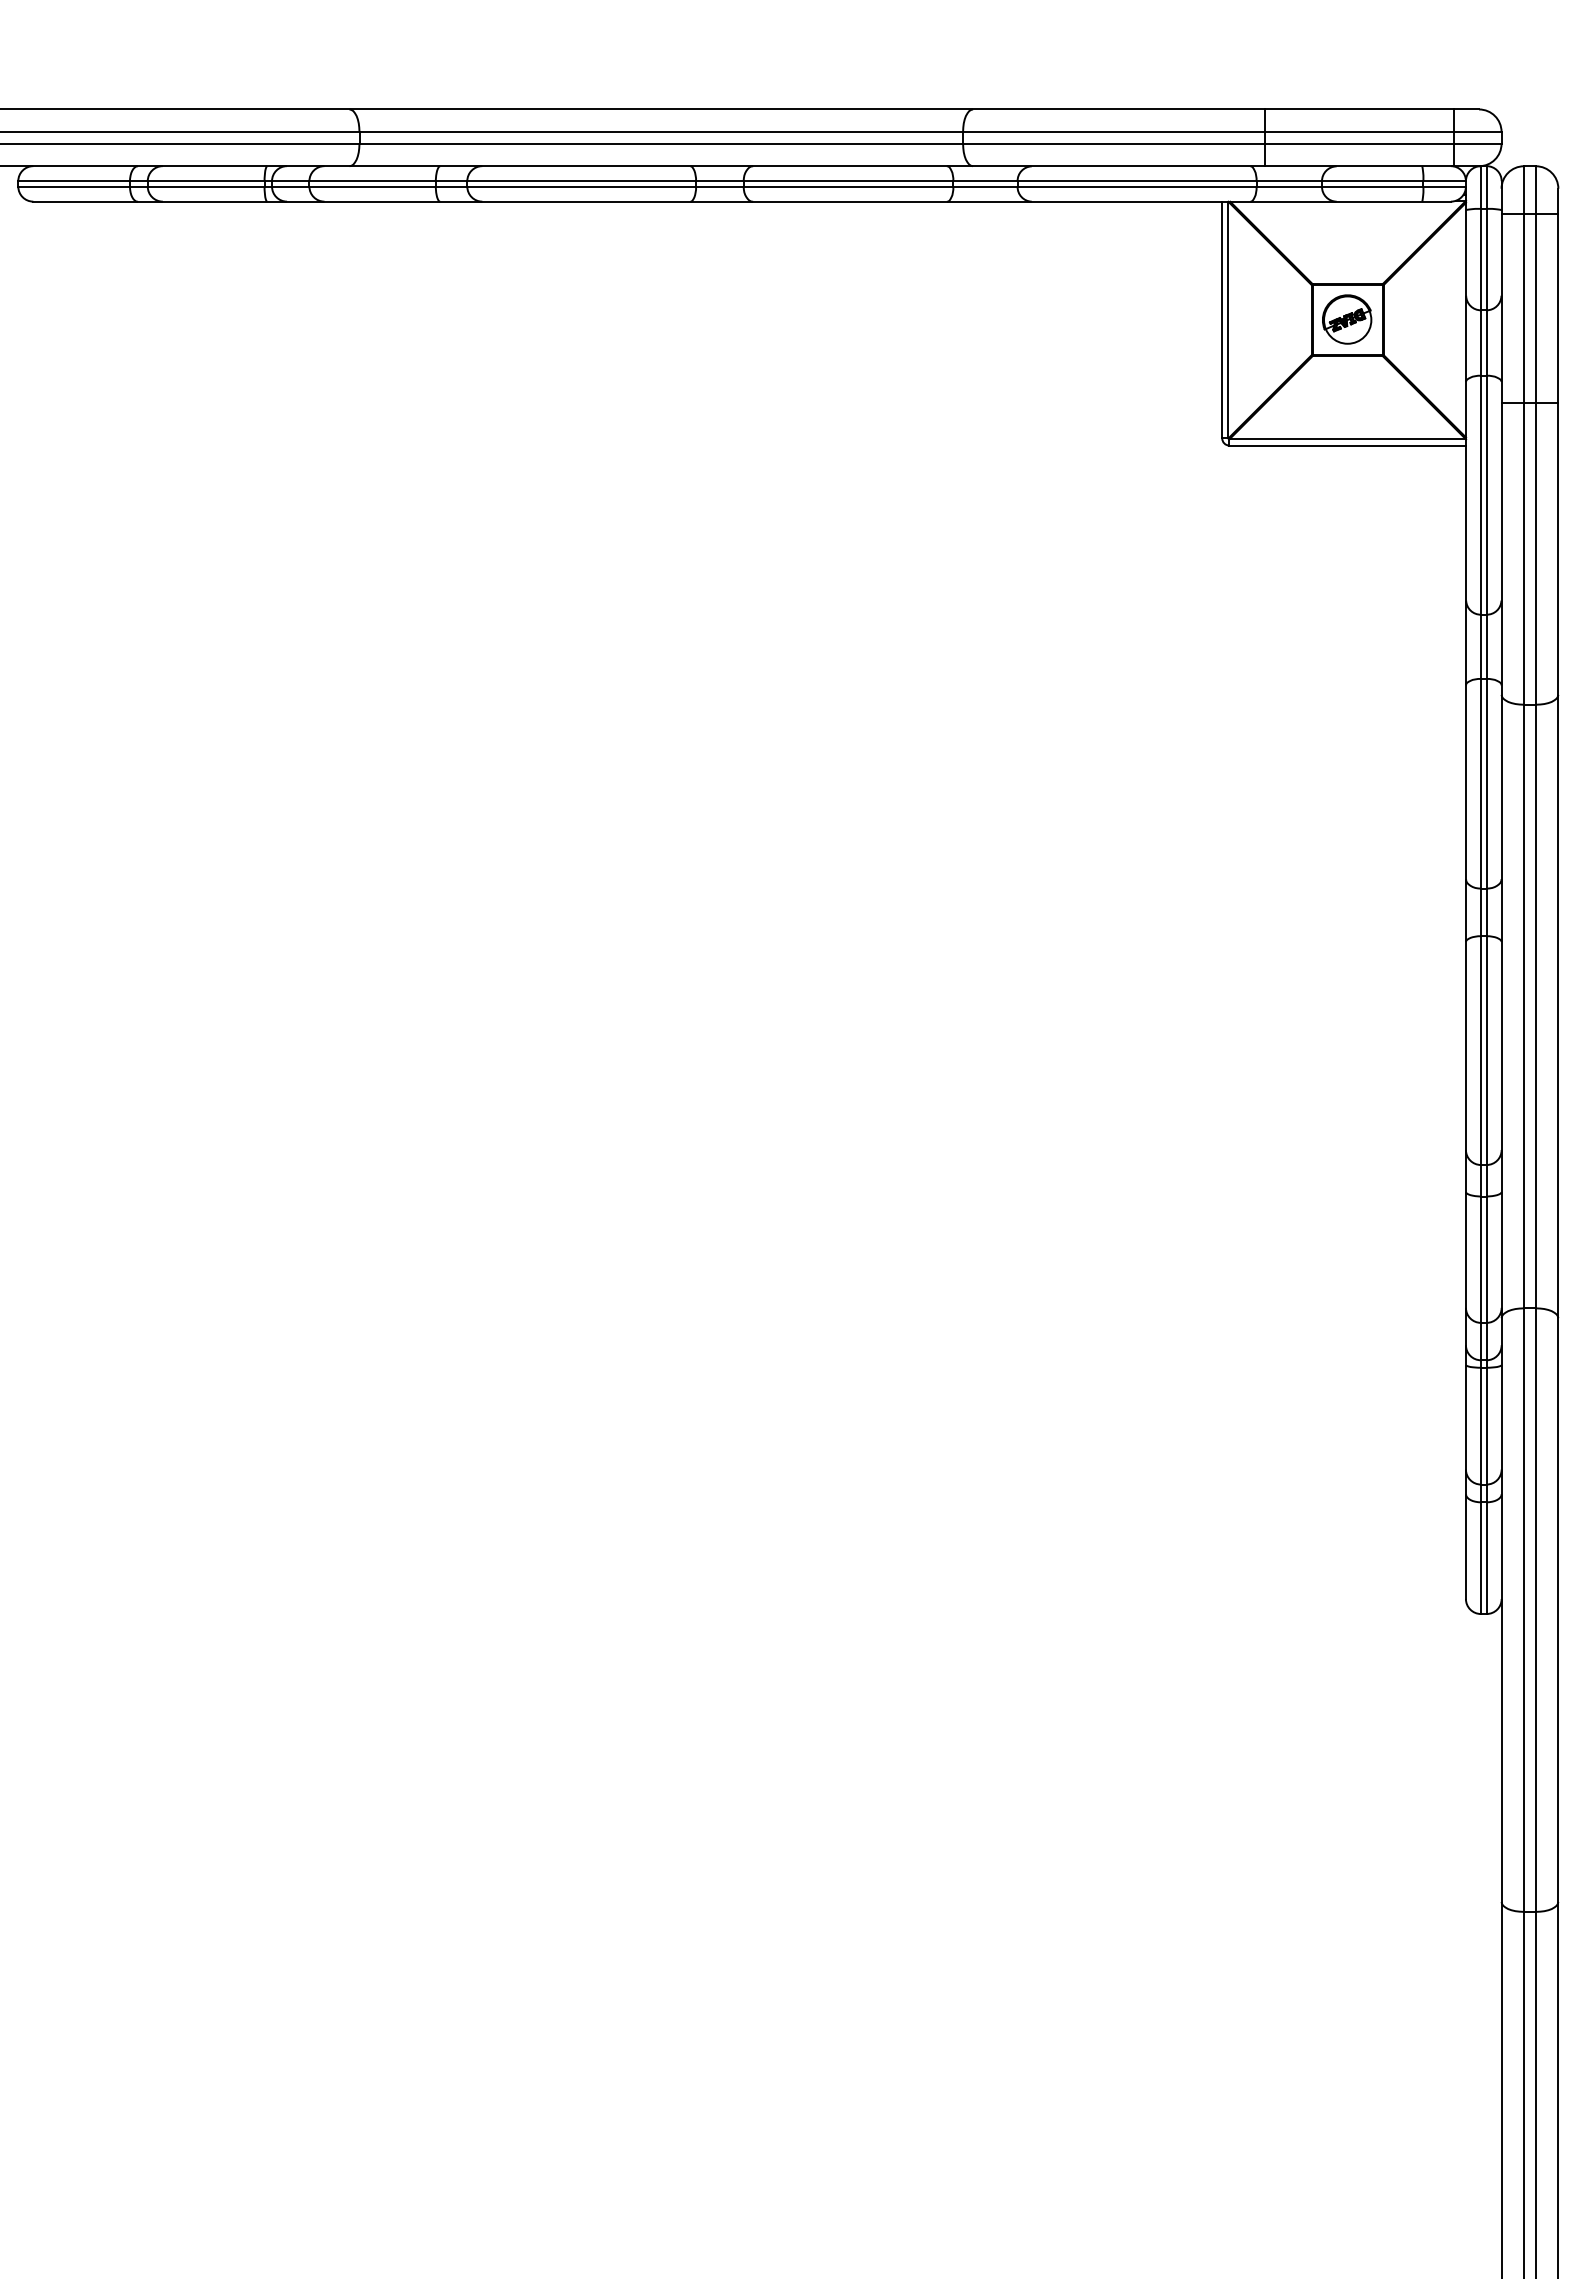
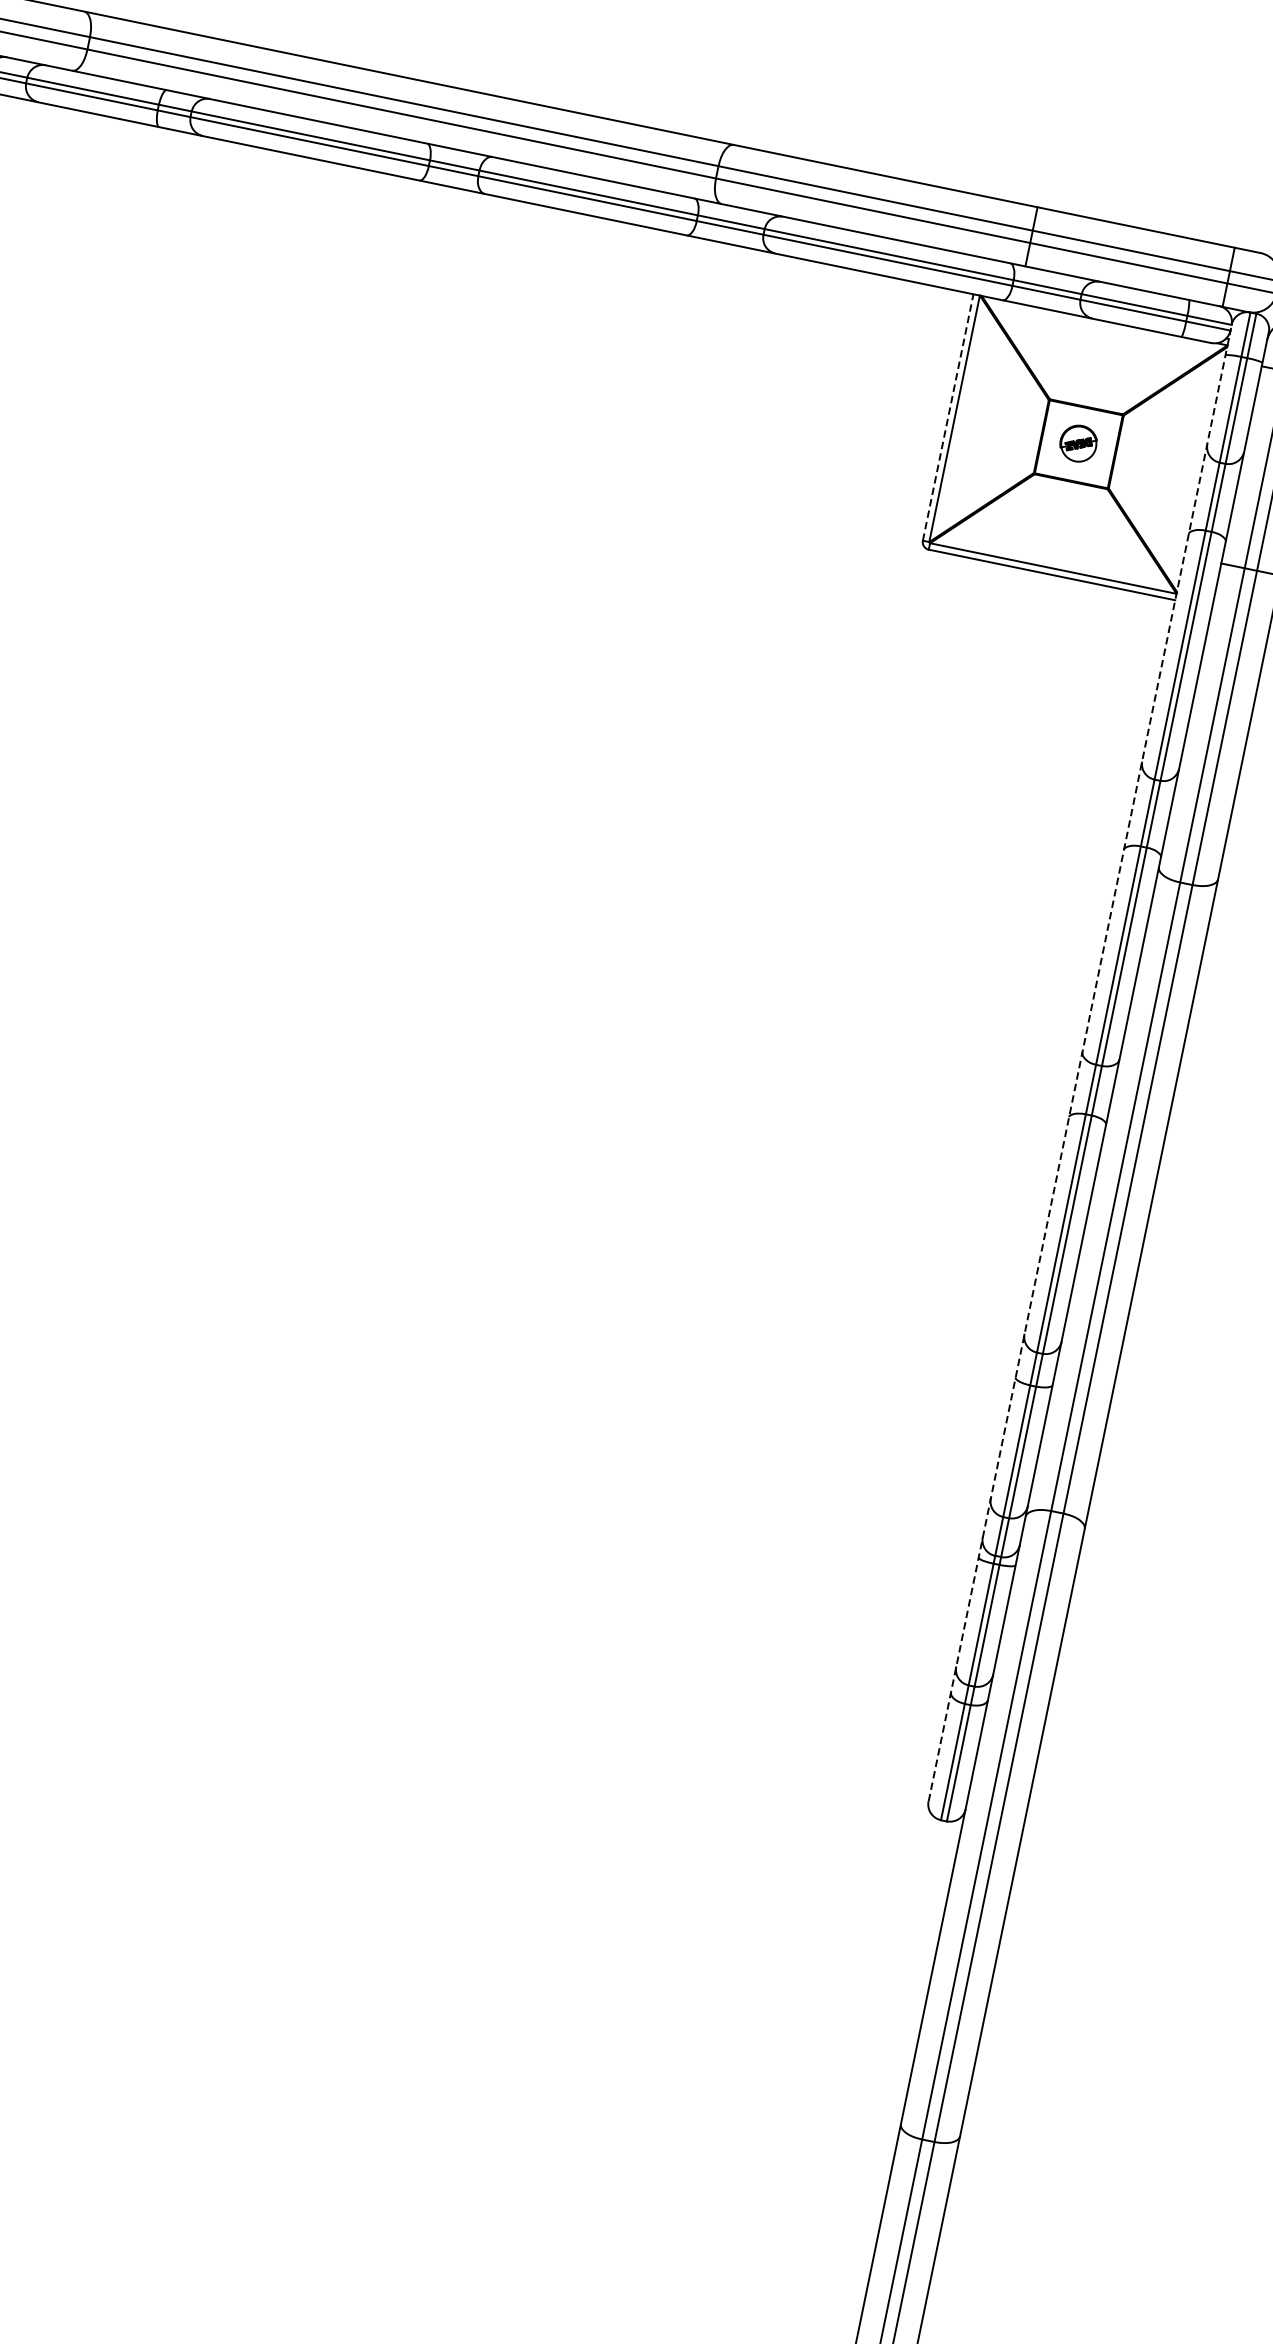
line: (1222, 319) -> (948, 416), solid -> dashed
part: (1347, 319) -> (1078, 443), size x0.7
line: (1466, 890) -> (1080, 1063), solid -> dashed

